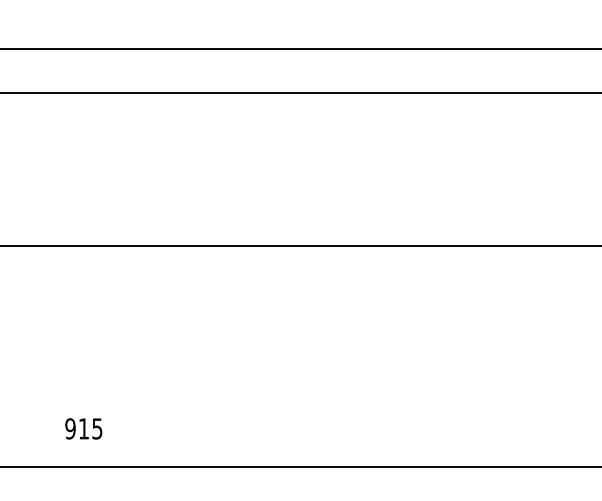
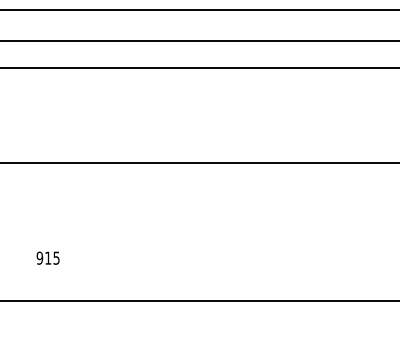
text: (82, 427) -> (47, 257), moved

